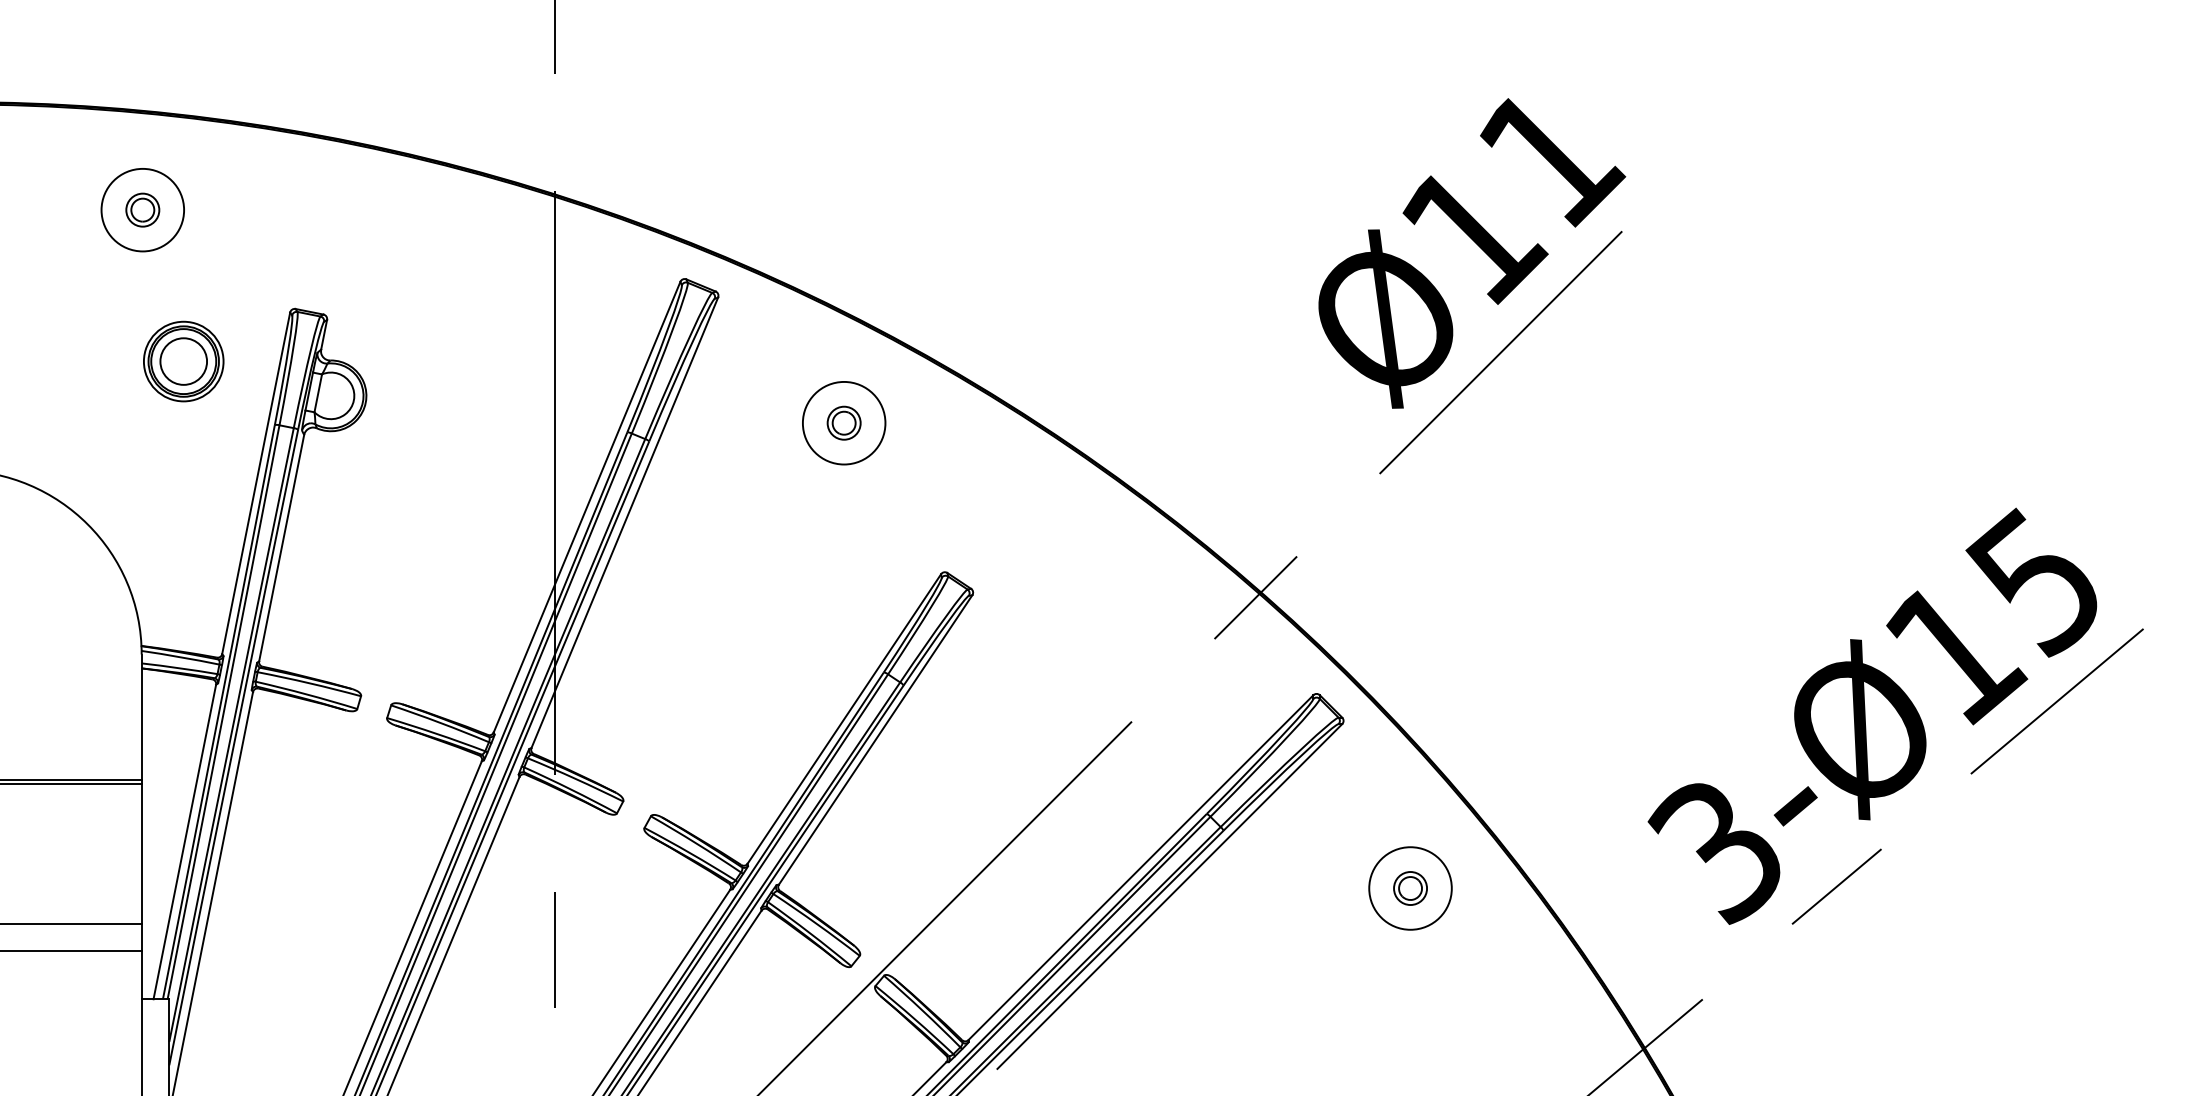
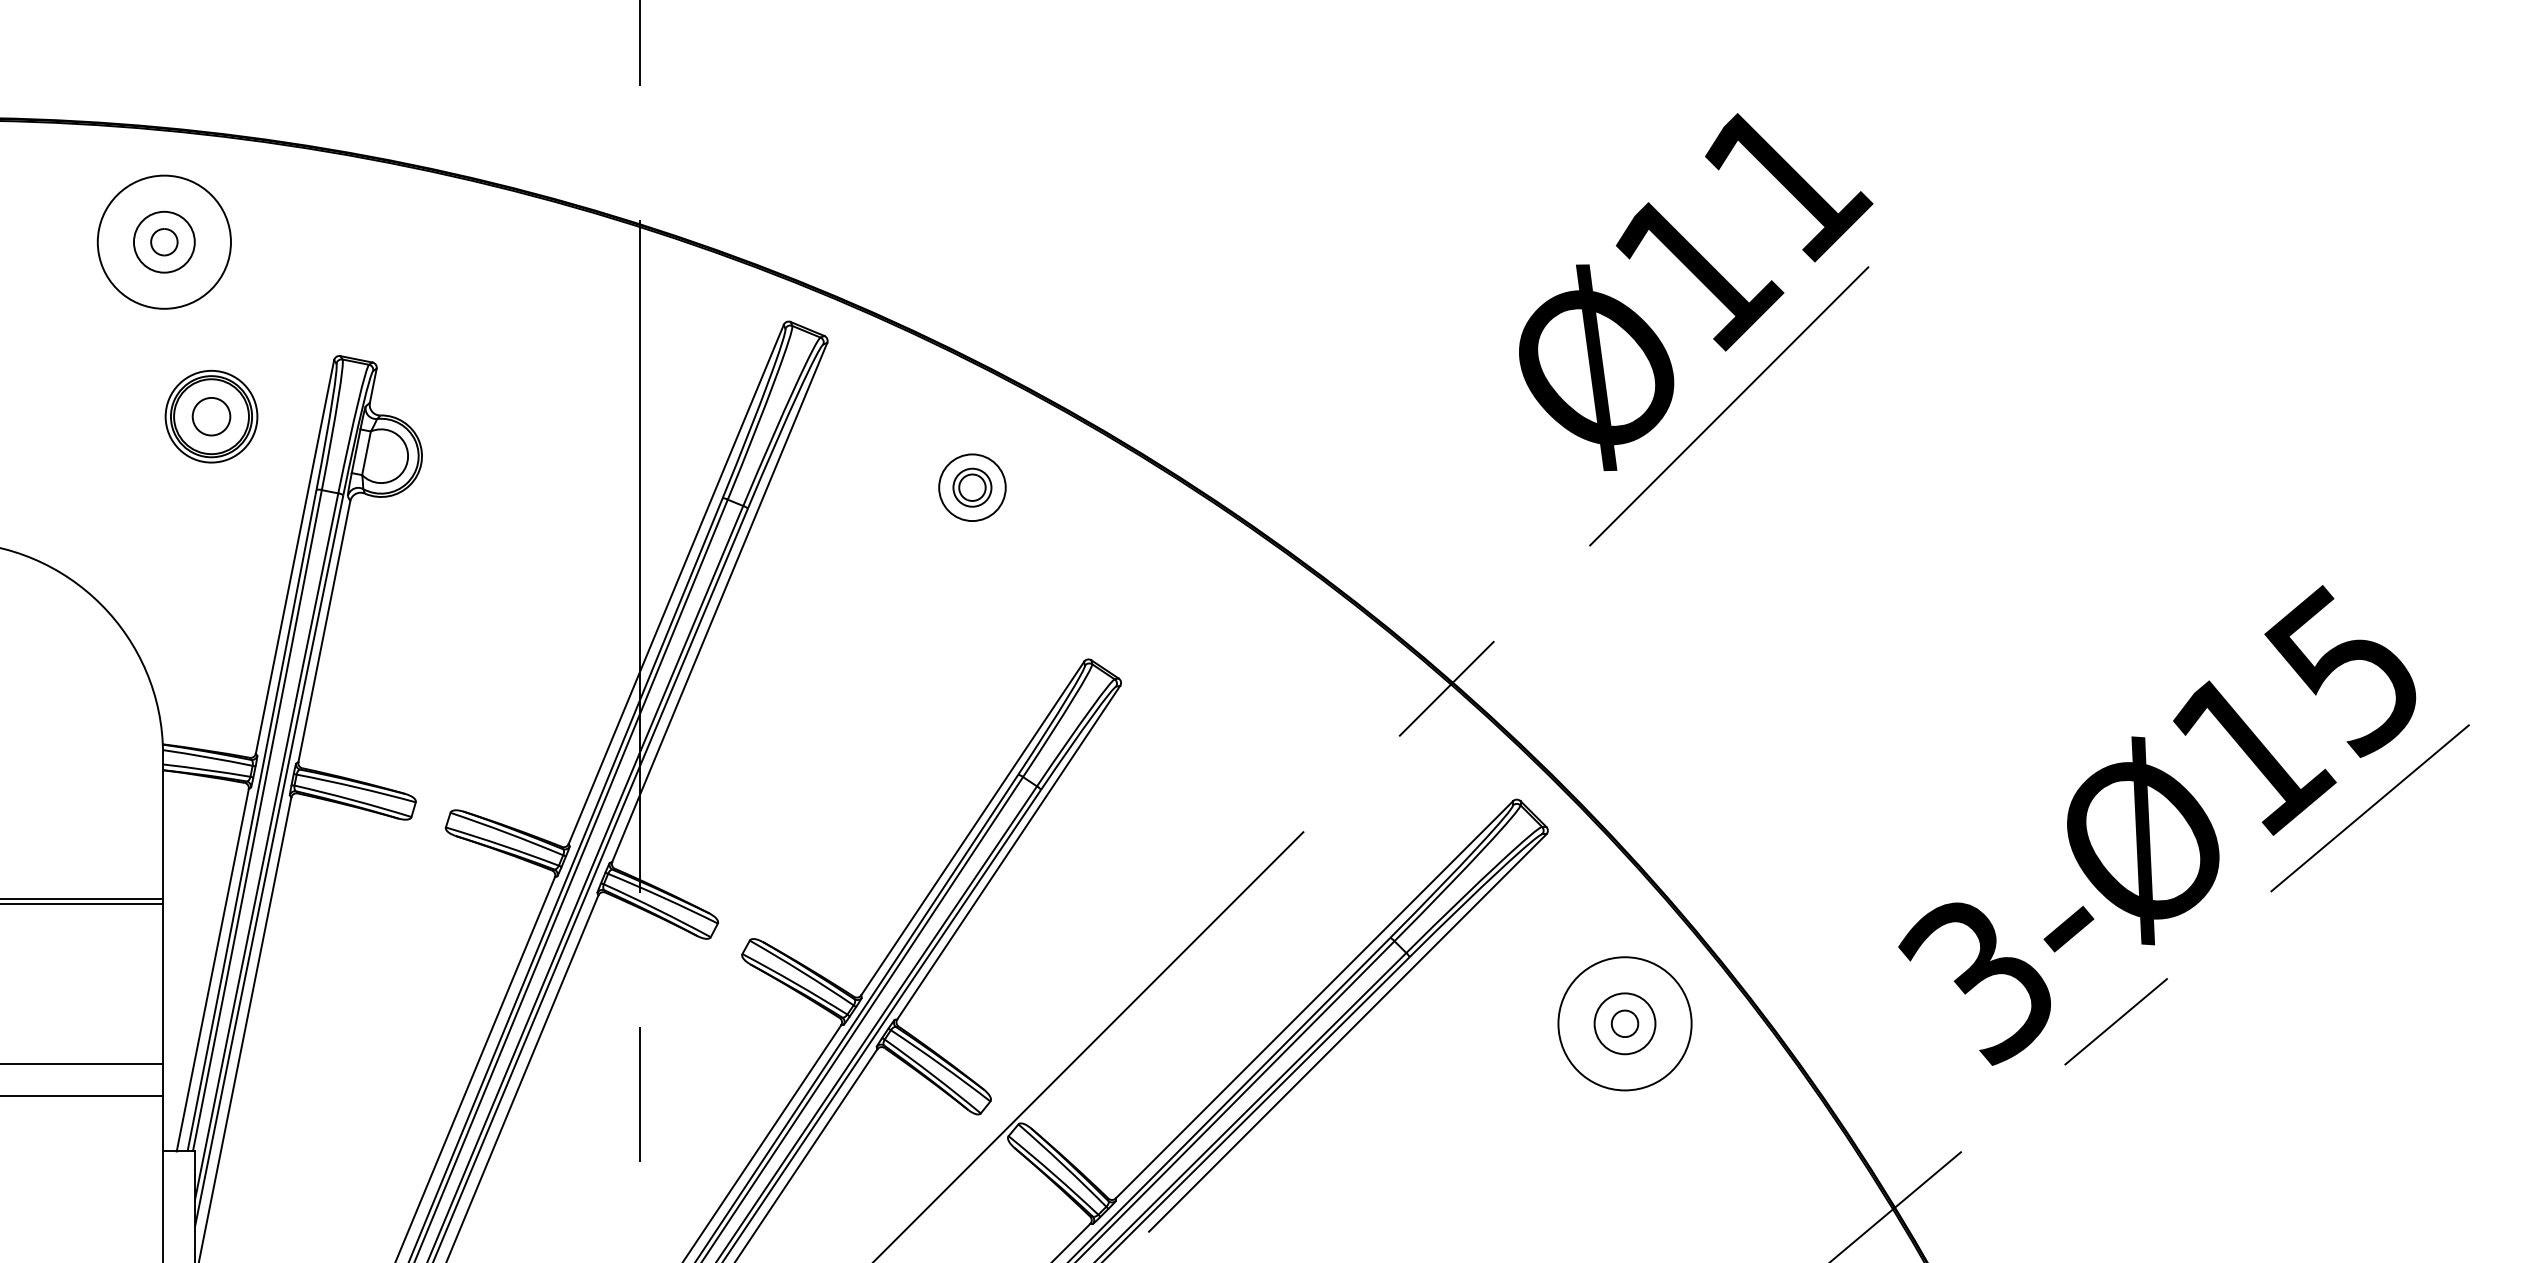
circle: (142, 209) -> (163, 241), size x1.4
circle: (142, 210) -> (164, 242), size x1.6
circle: (183, 361) -> (211, 416), size x0.7
circle: (844, 423) -> (972, 487), size x0.7
circle: (1410, 888) -> (1624, 1023), size x1.4
circle: (1410, 888) -> (1625, 1023), size x1.6

